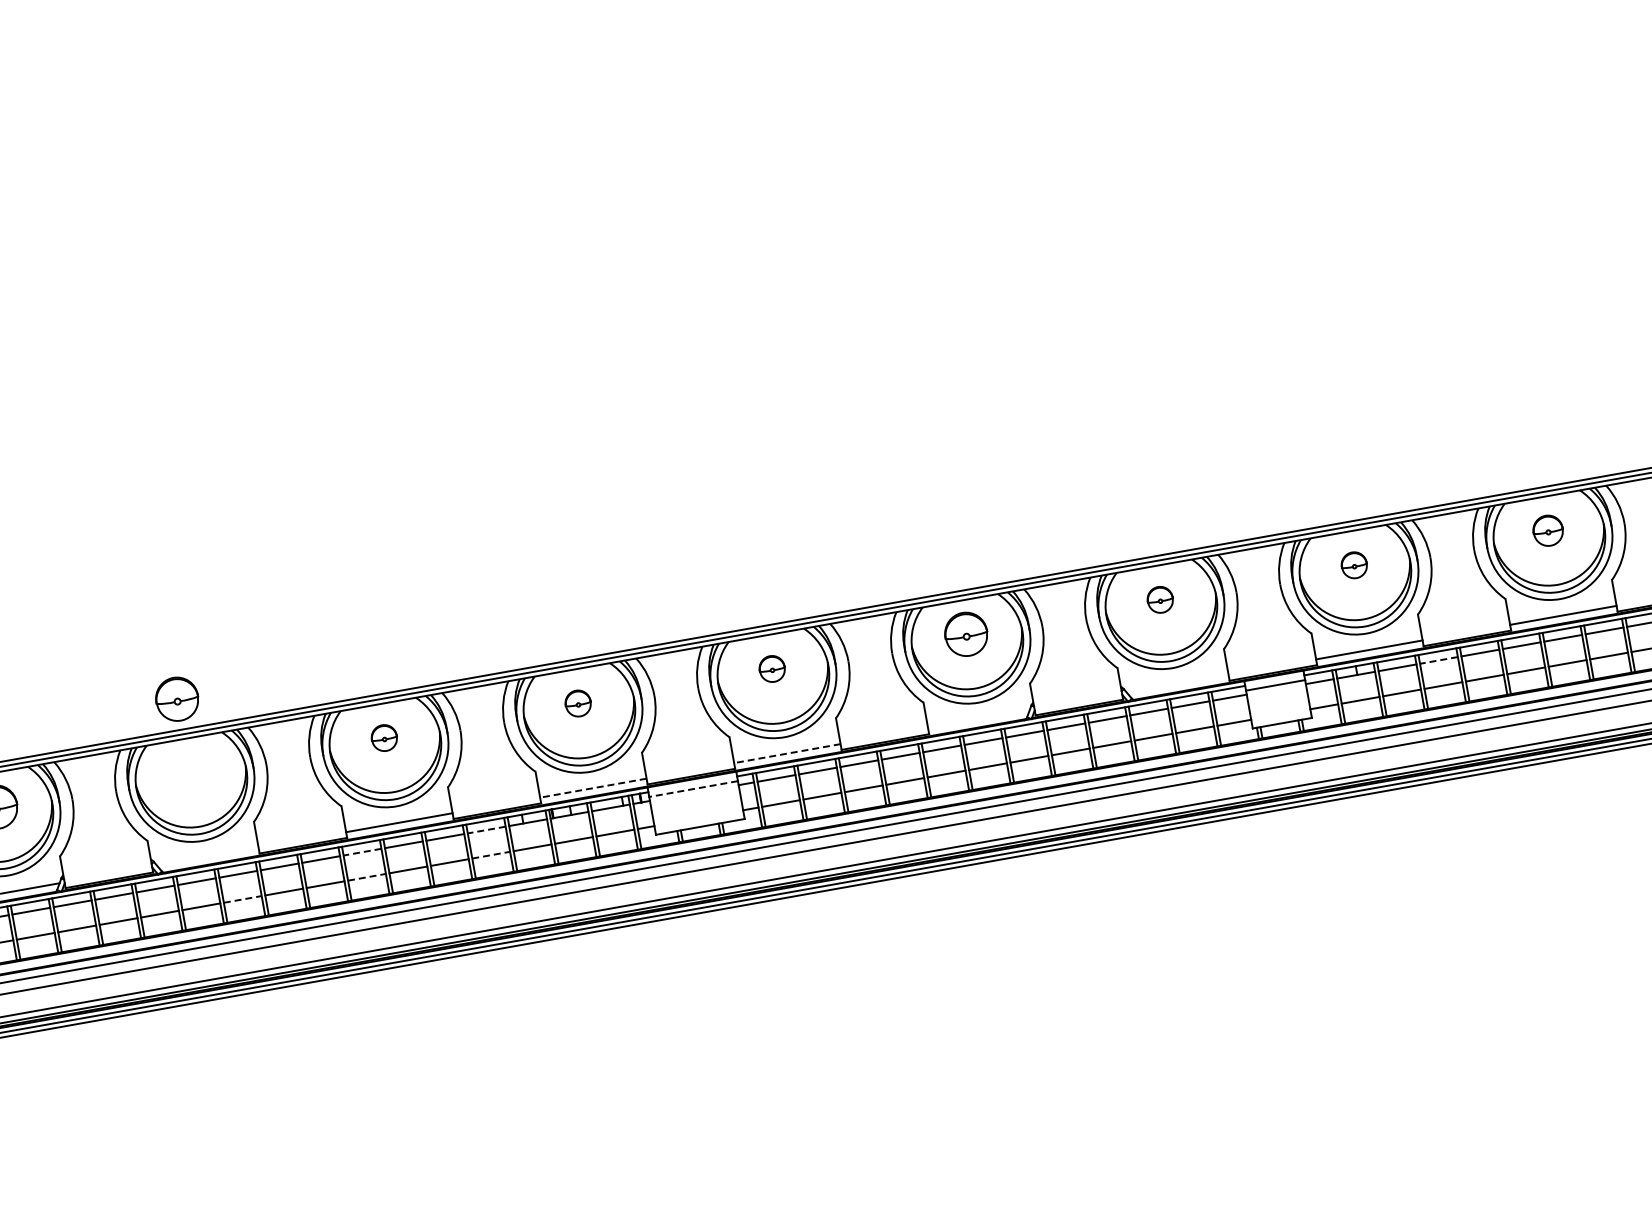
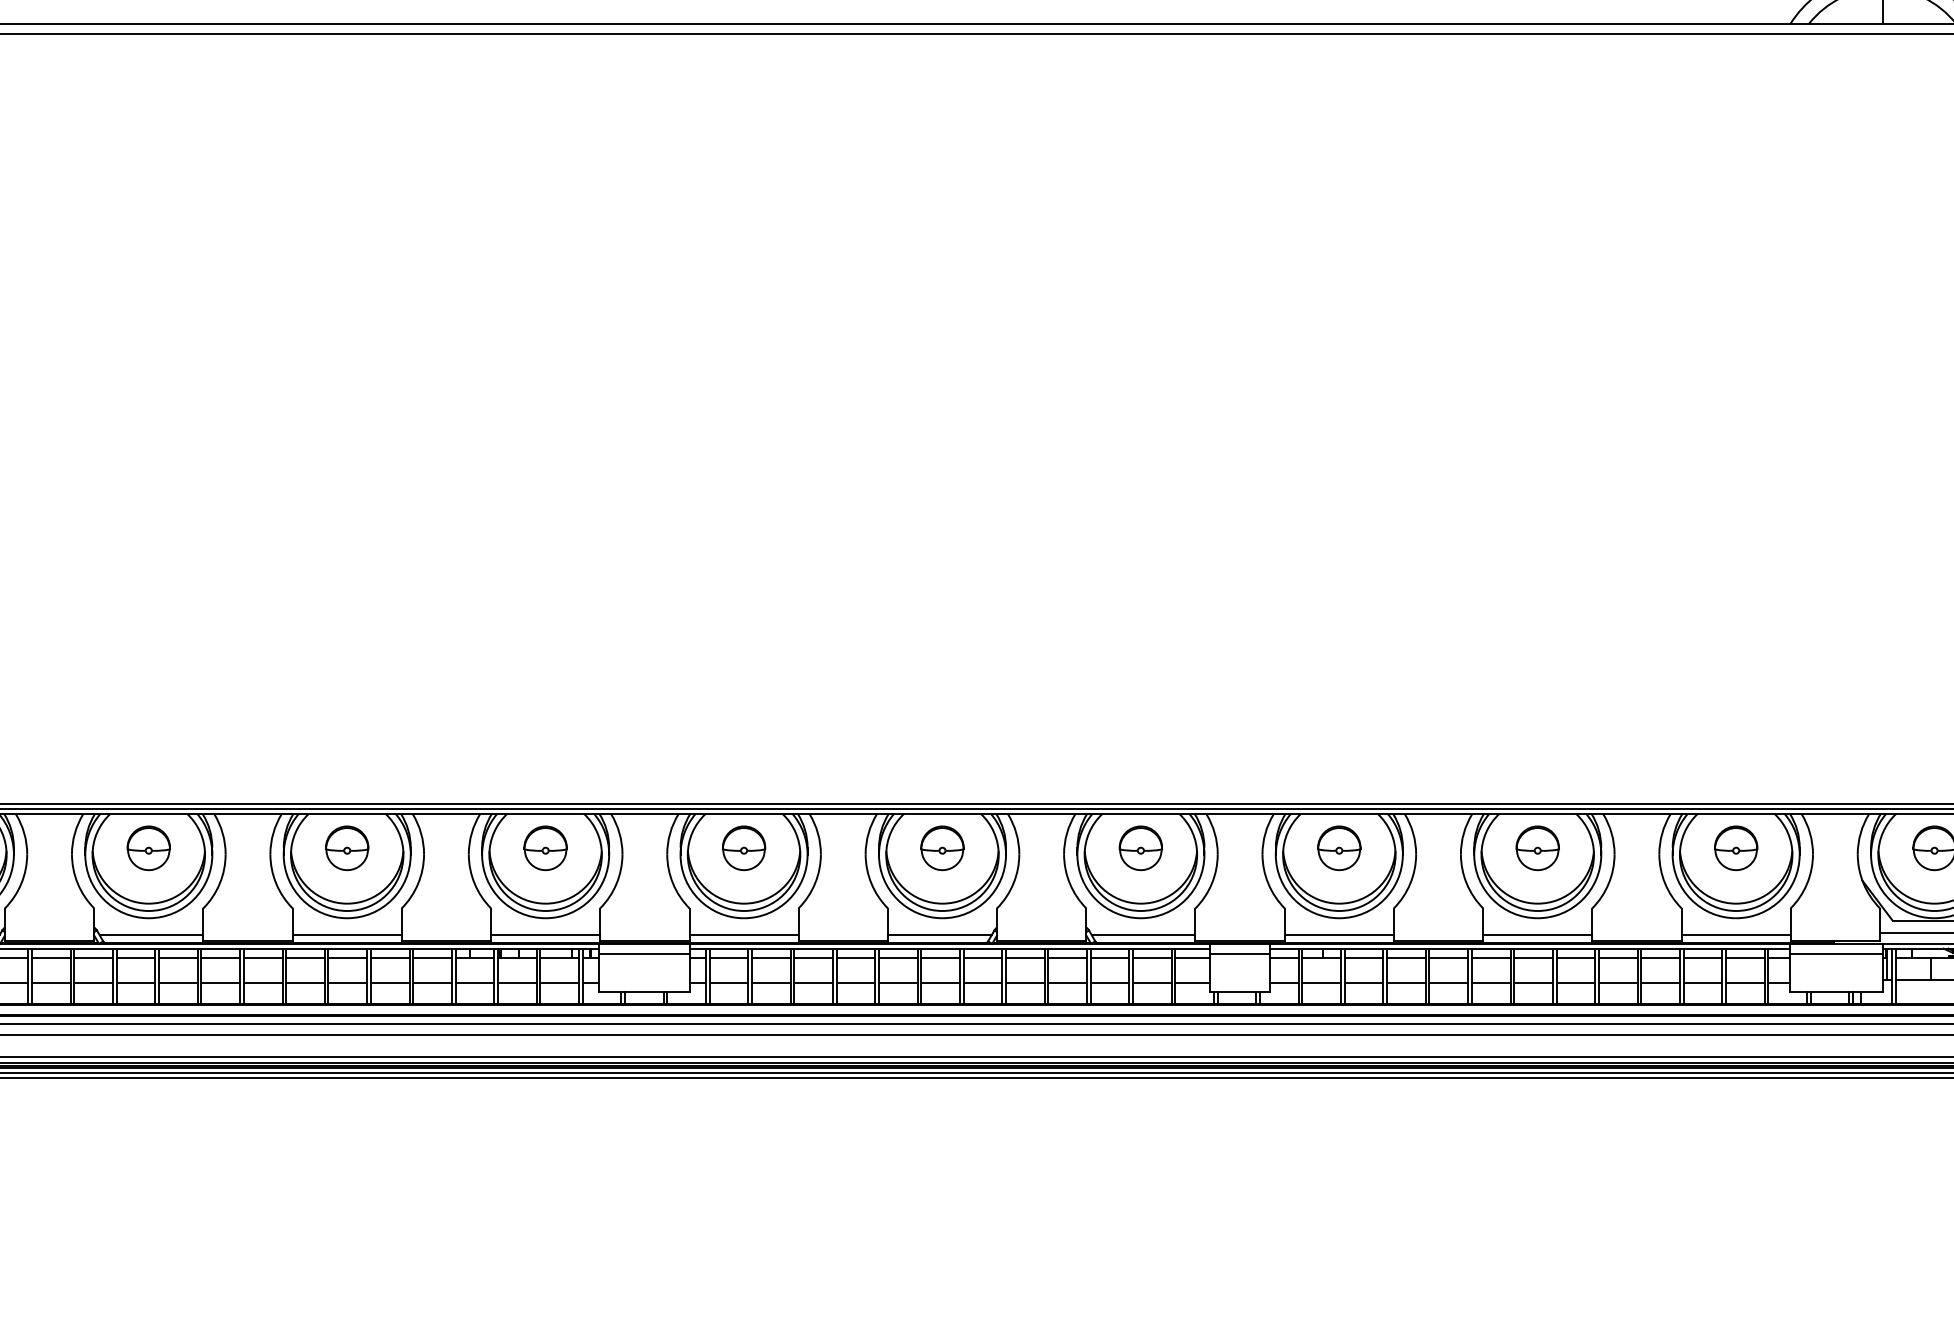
part: (1548, 530) -> (1537, 848), size x1.43
part: (1354, 565) -> (1339, 848), size x1.67
part: (1159, 600) -> (1140, 848), size x1.67
line: (1438, 660) -> (1405, 957), dashed -> solid
part: (771, 669) -> (743, 848), size x1.67
line: (1177, 683) -> (1143, 934), added
part: (176, 699) -> (148, 848), moved
part: (578, 703) -> (545, 848), size x1.67
line: (978, 719) -> (939, 934), added
part: (384, 738) -> (347, 848), size x1.67
line: (786, 753) -> (743, 934), dashed -> solid
line: (593, 787) -> (545, 934), dashed -> solid
line: (693, 789) -> (644, 953), dashed -> solid
line: (486, 829) -> (432, 957), dashed -> solid
line: (361, 852) -> (304, 957), dashed -> solid
line: (492, 855) -> (433, 983), dashed -> solid
line: (207, 856) -> (151, 934), added
line: (367, 877) -> (305, 983), dashed -> solid
line: (242, 899) -> (178, 983), dashed -> solid

